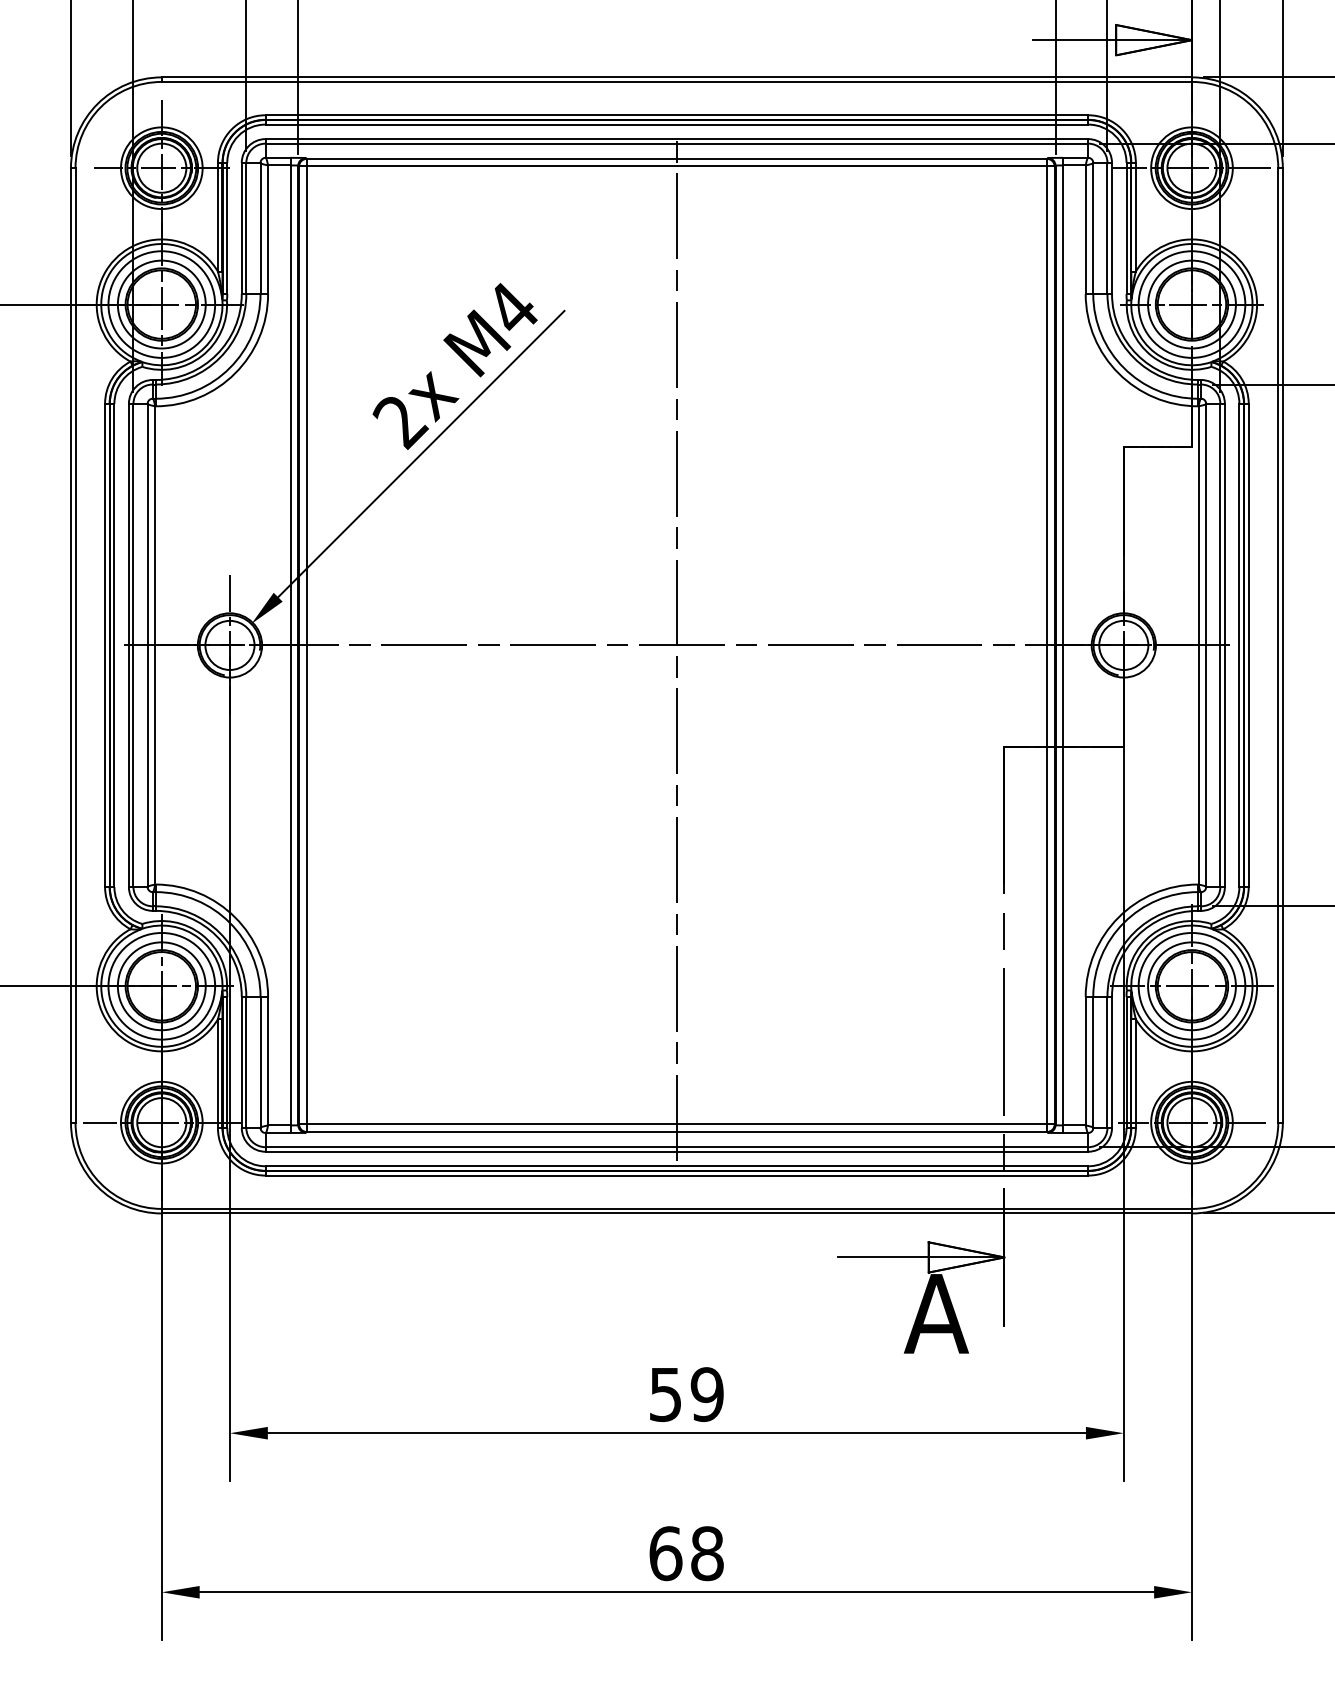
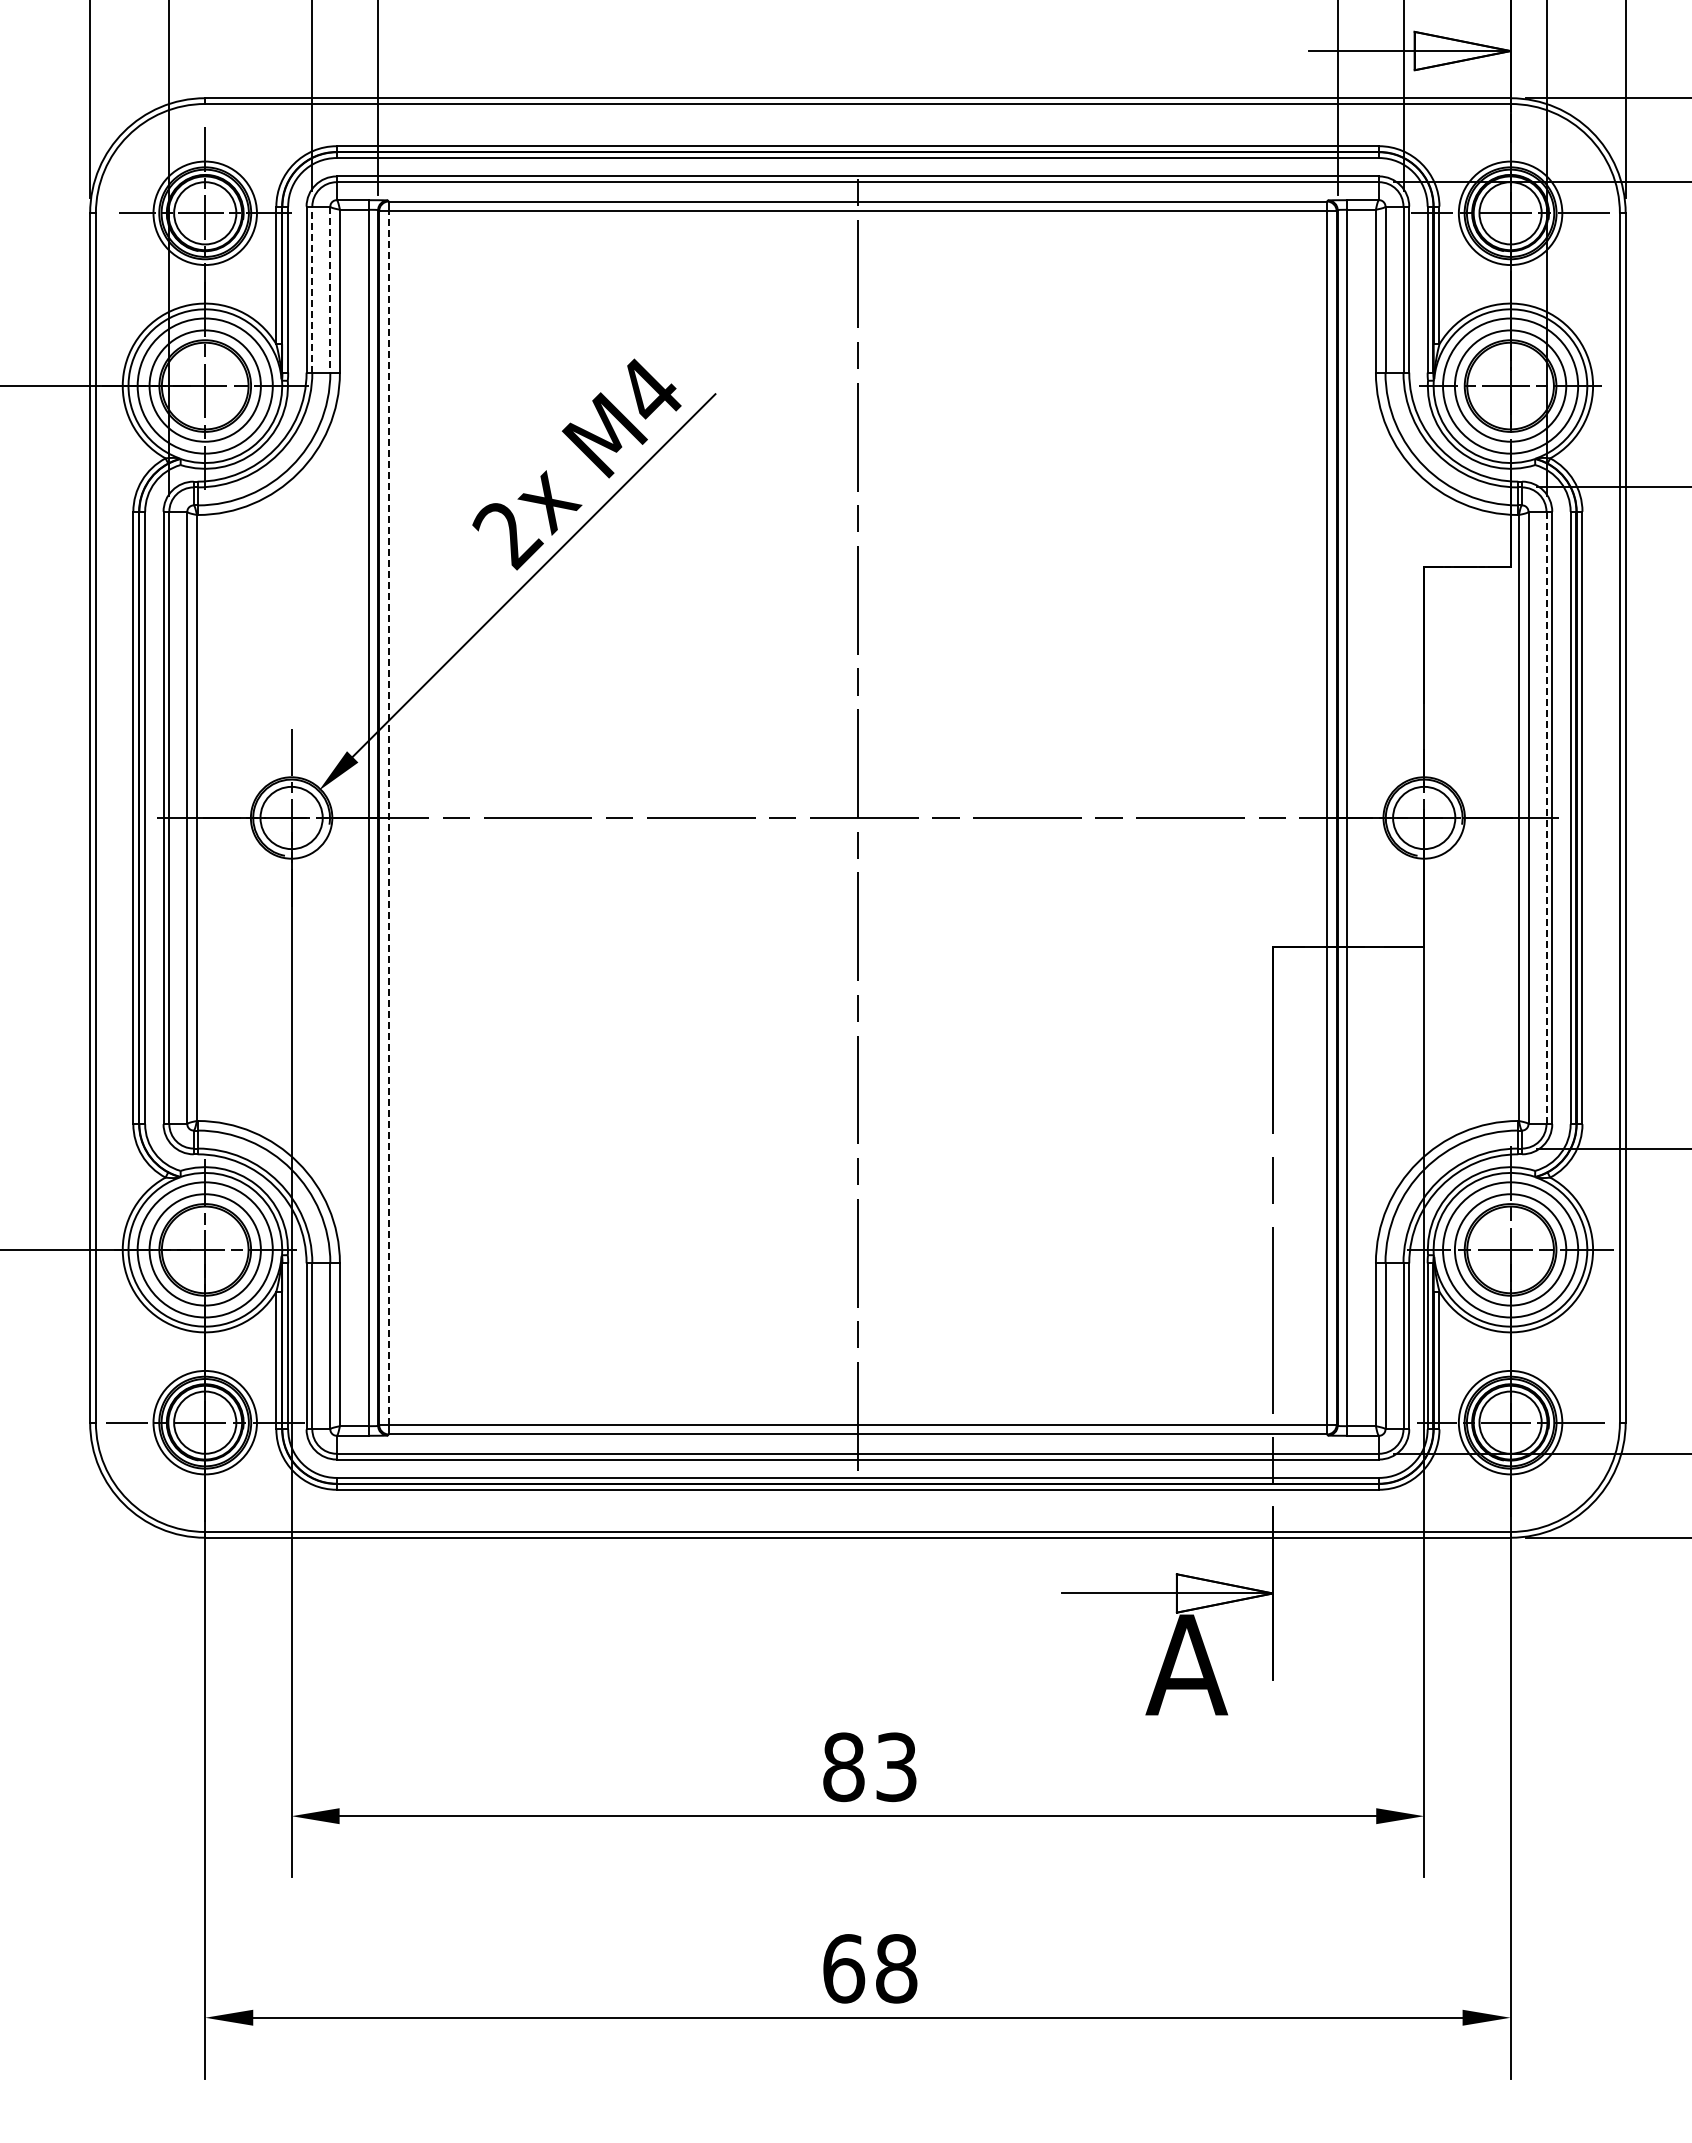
line: (246, 228) -> (312, 289), solid -> dashed
line: (260, 229) -> (330, 290), solid -> dashed
line: (306, 645) -> (388, 817), solid -> dashed
line: (1220, 645) -> (1546, 818), solid -> dashed
text: (686, 1394) -> (870, 1767), 59 -> 83

